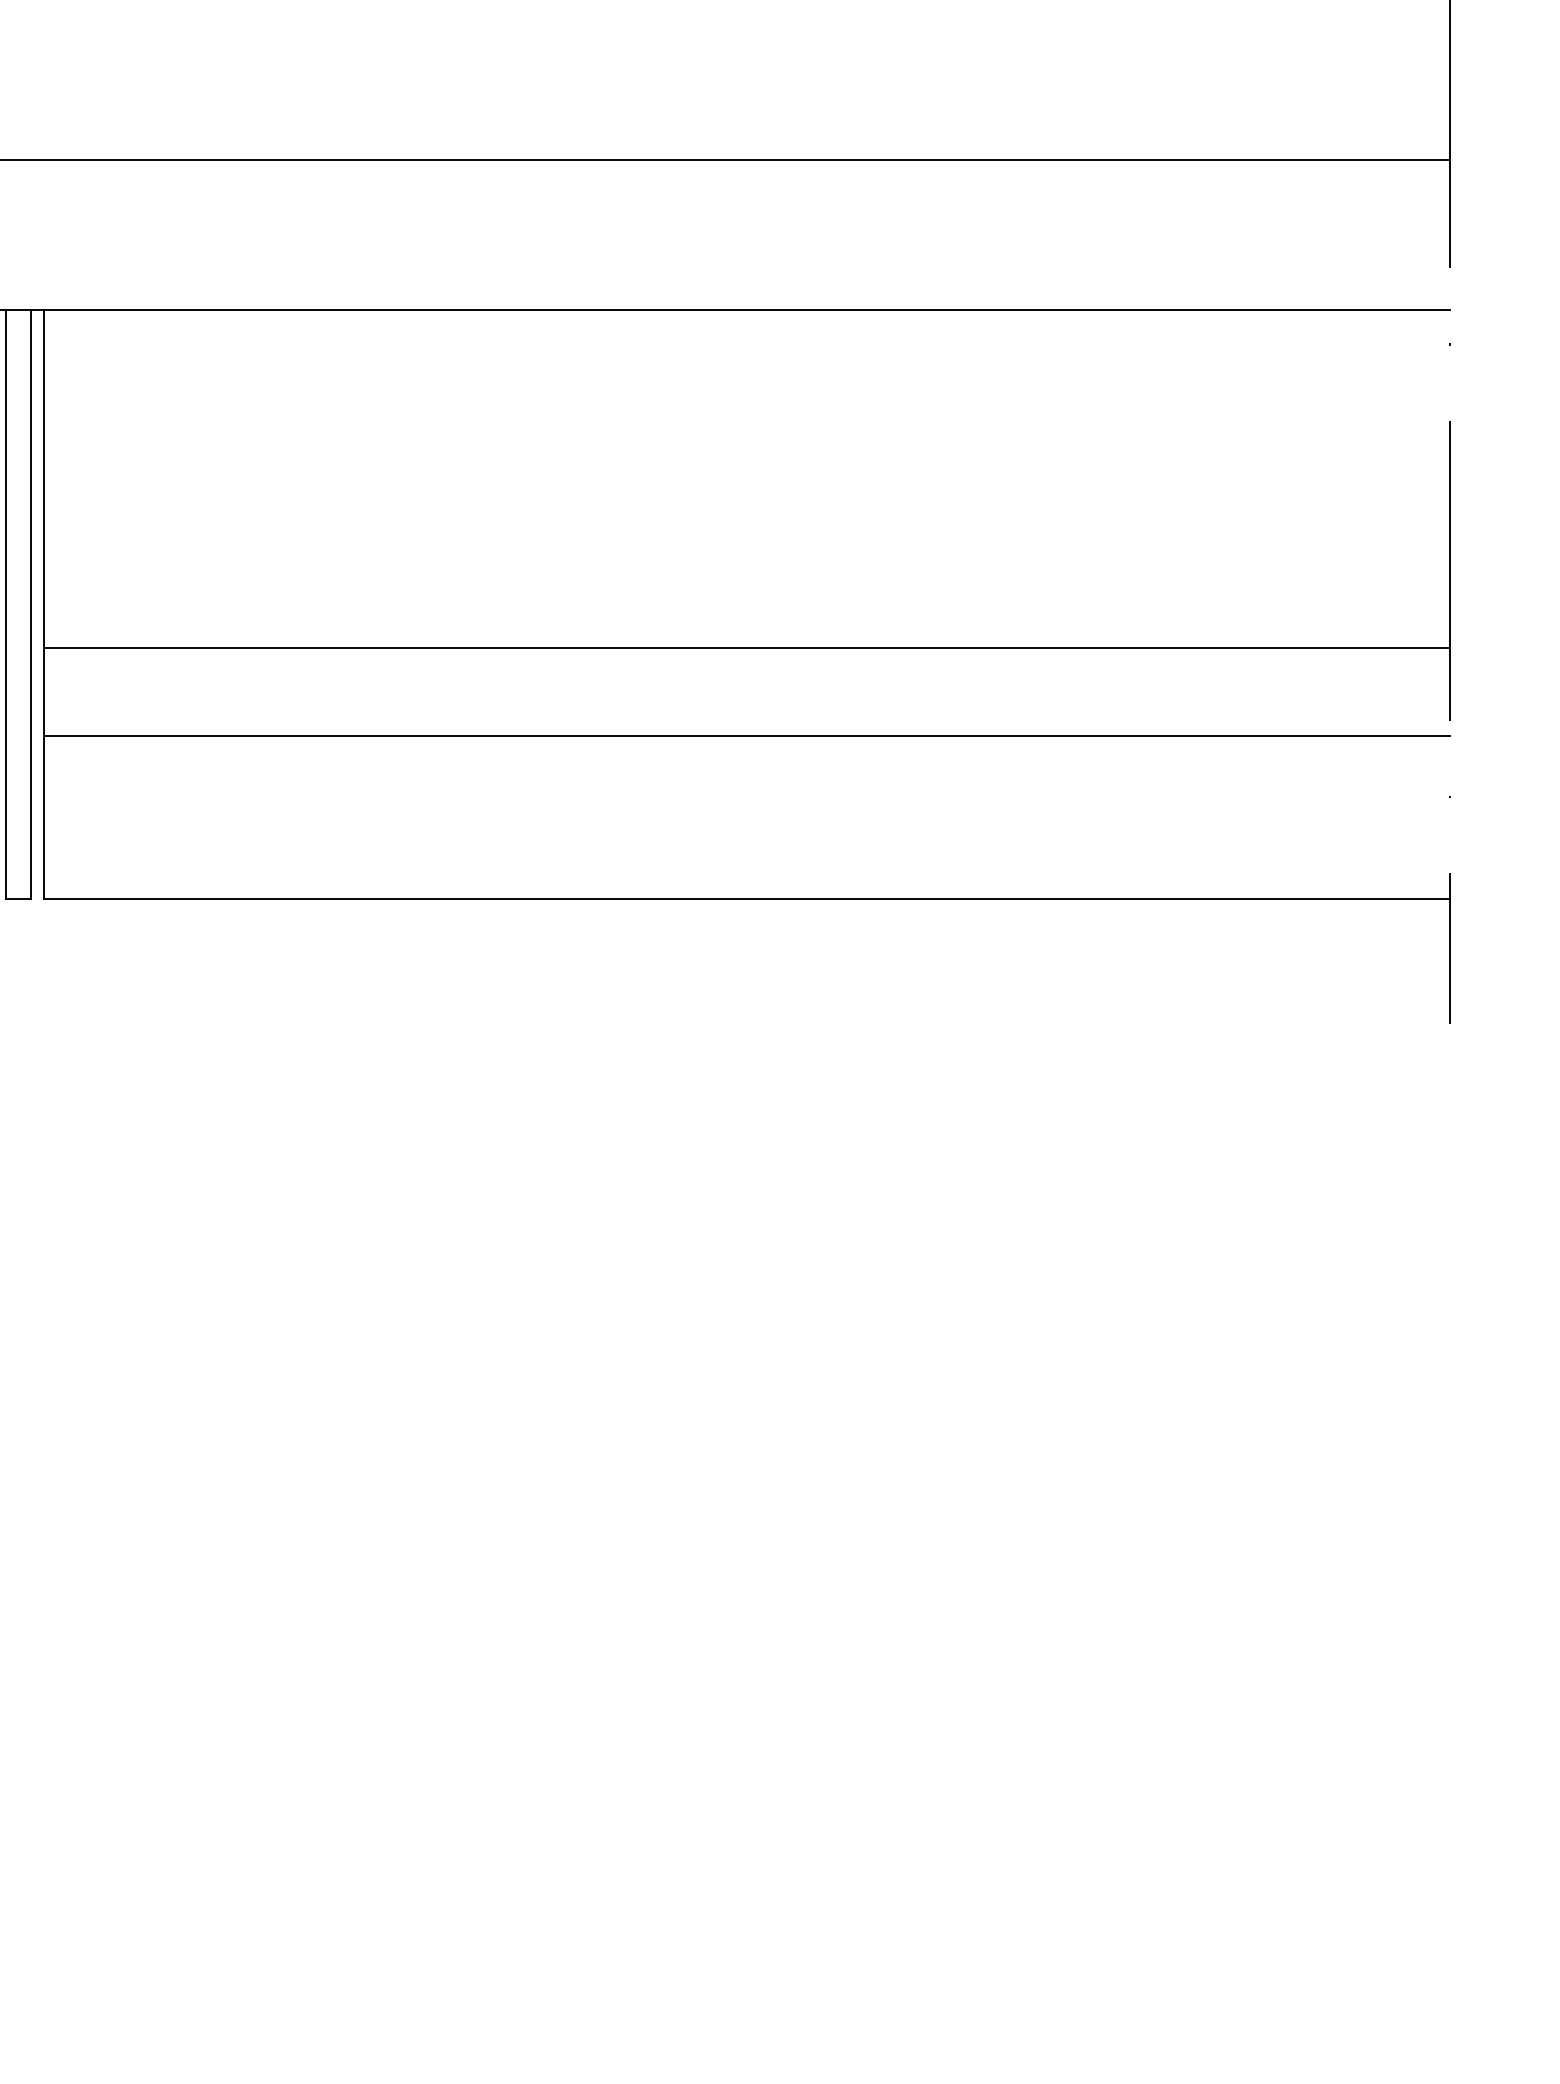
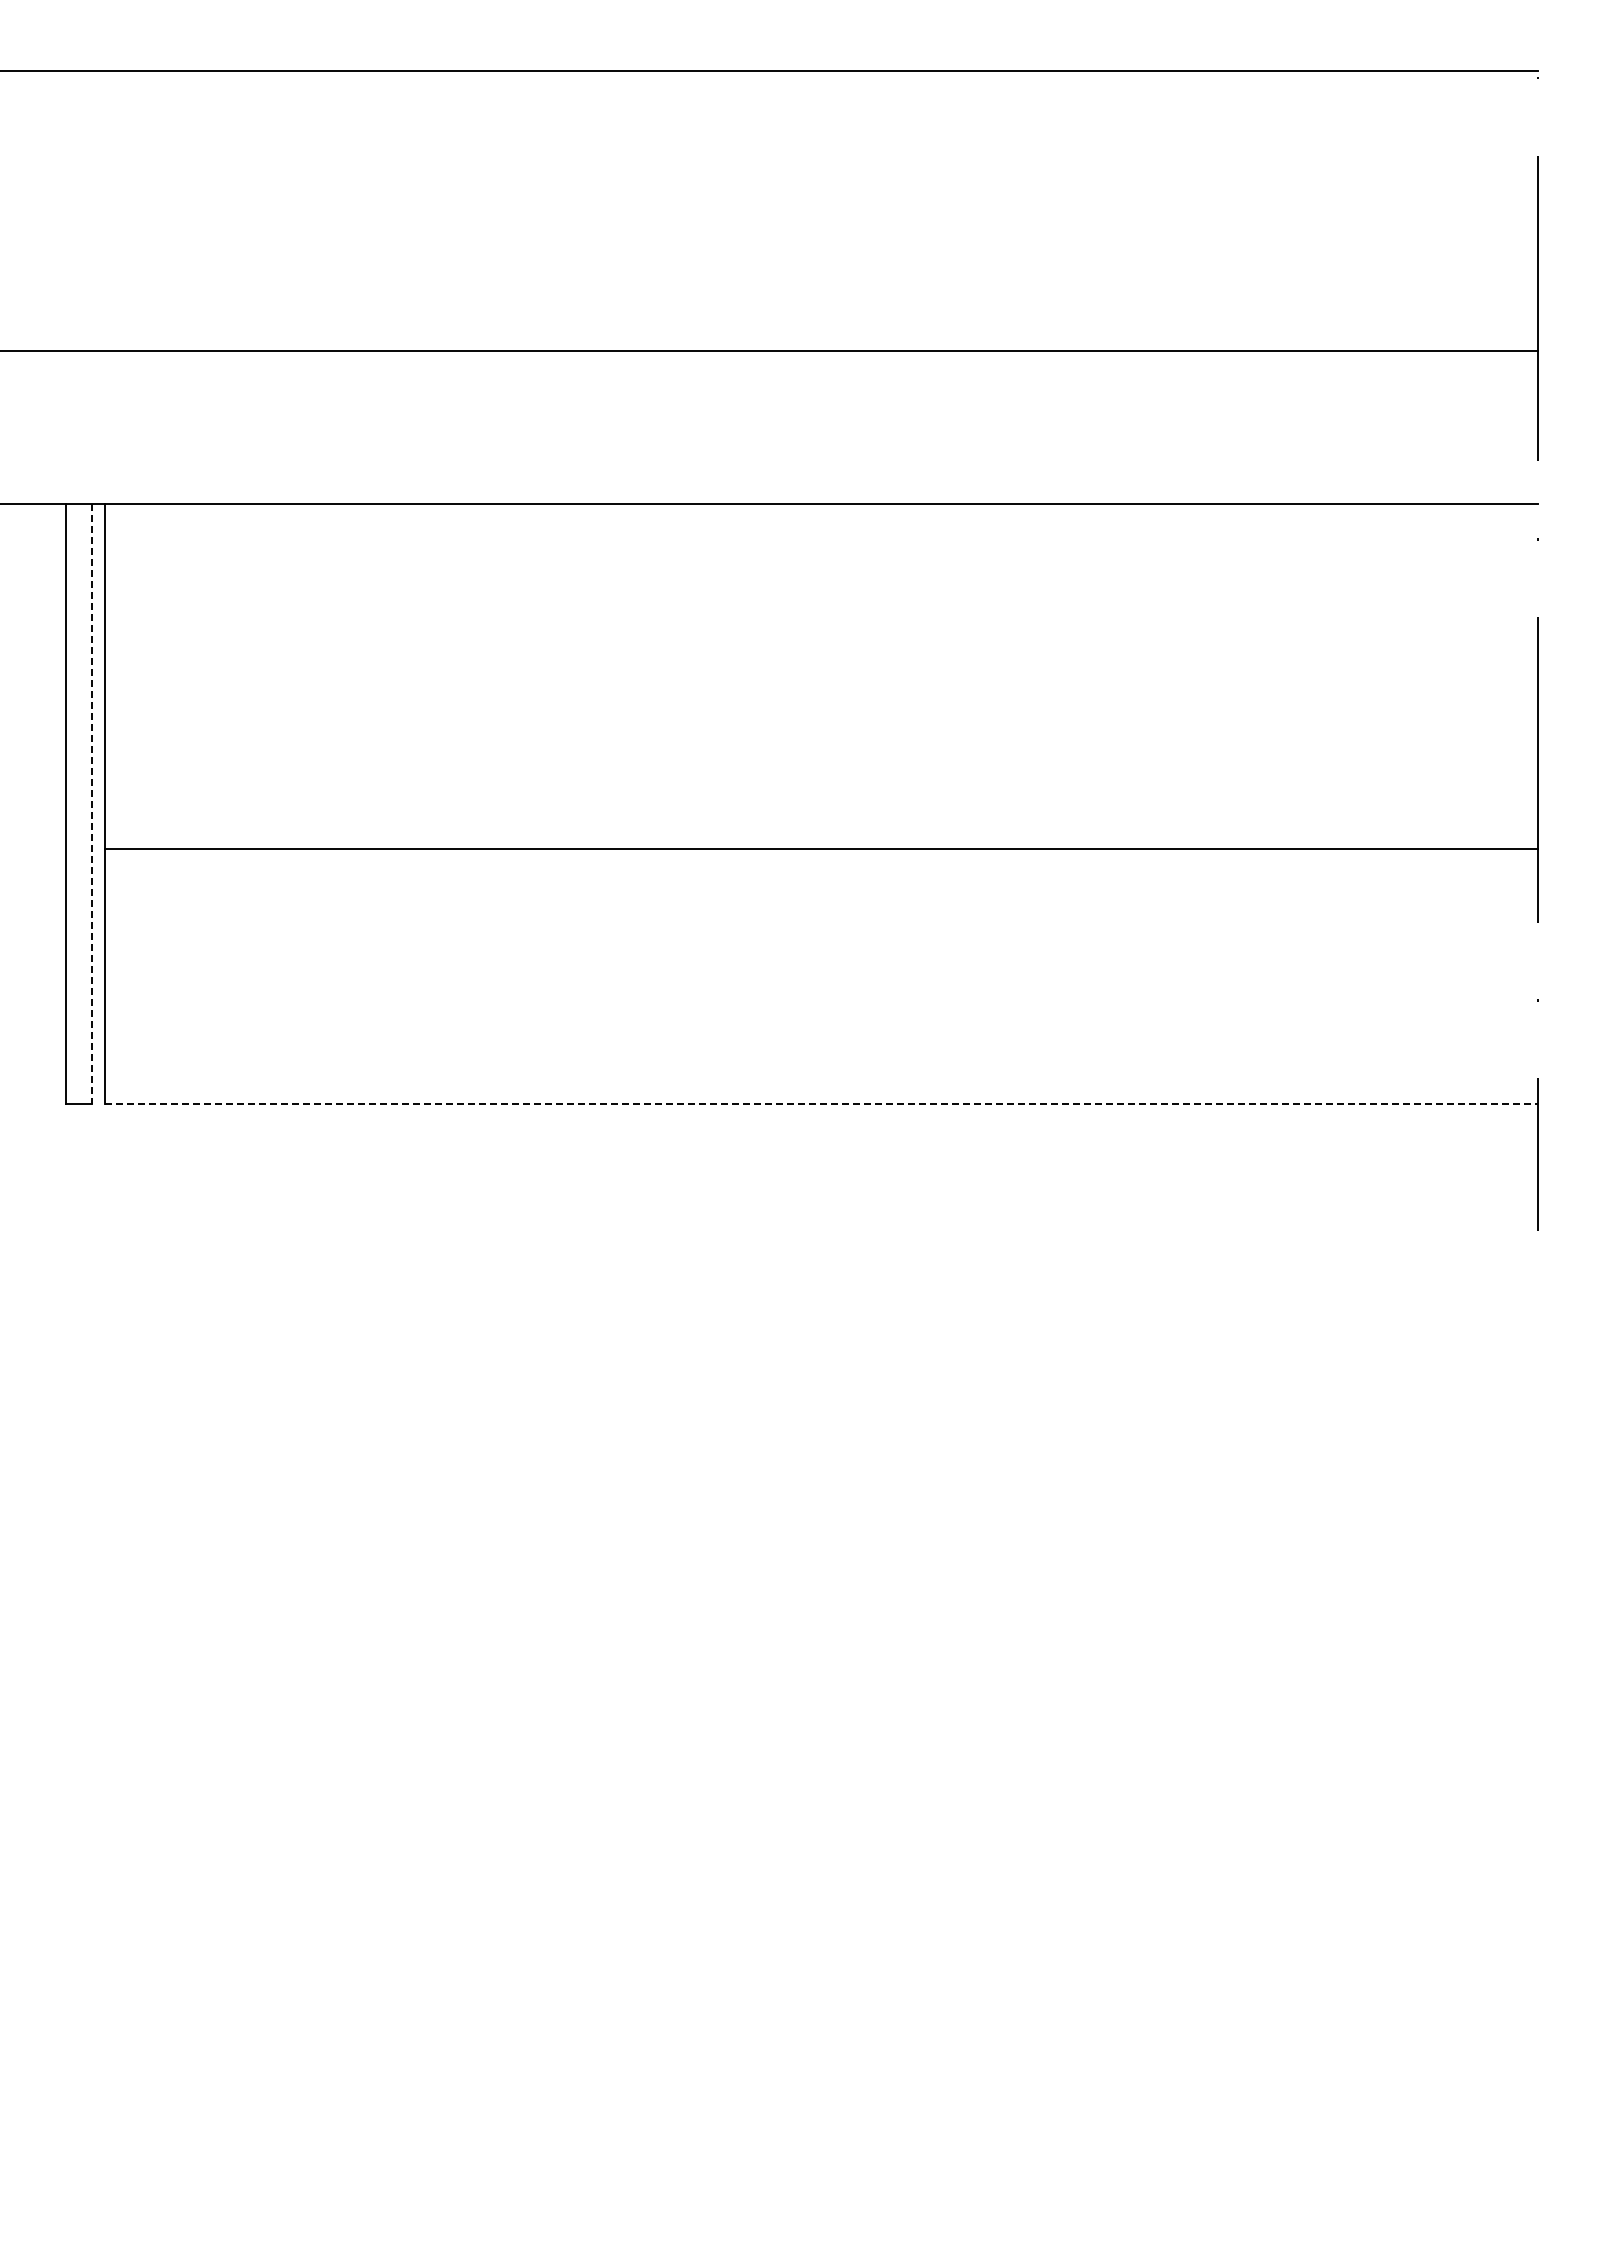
line: (30, 604) -> (91, 804), solid -> dashed
line: (746, 736) -> (820, 938), removed
line: (747, 898) -> (821, 1103), solid -> dashed

